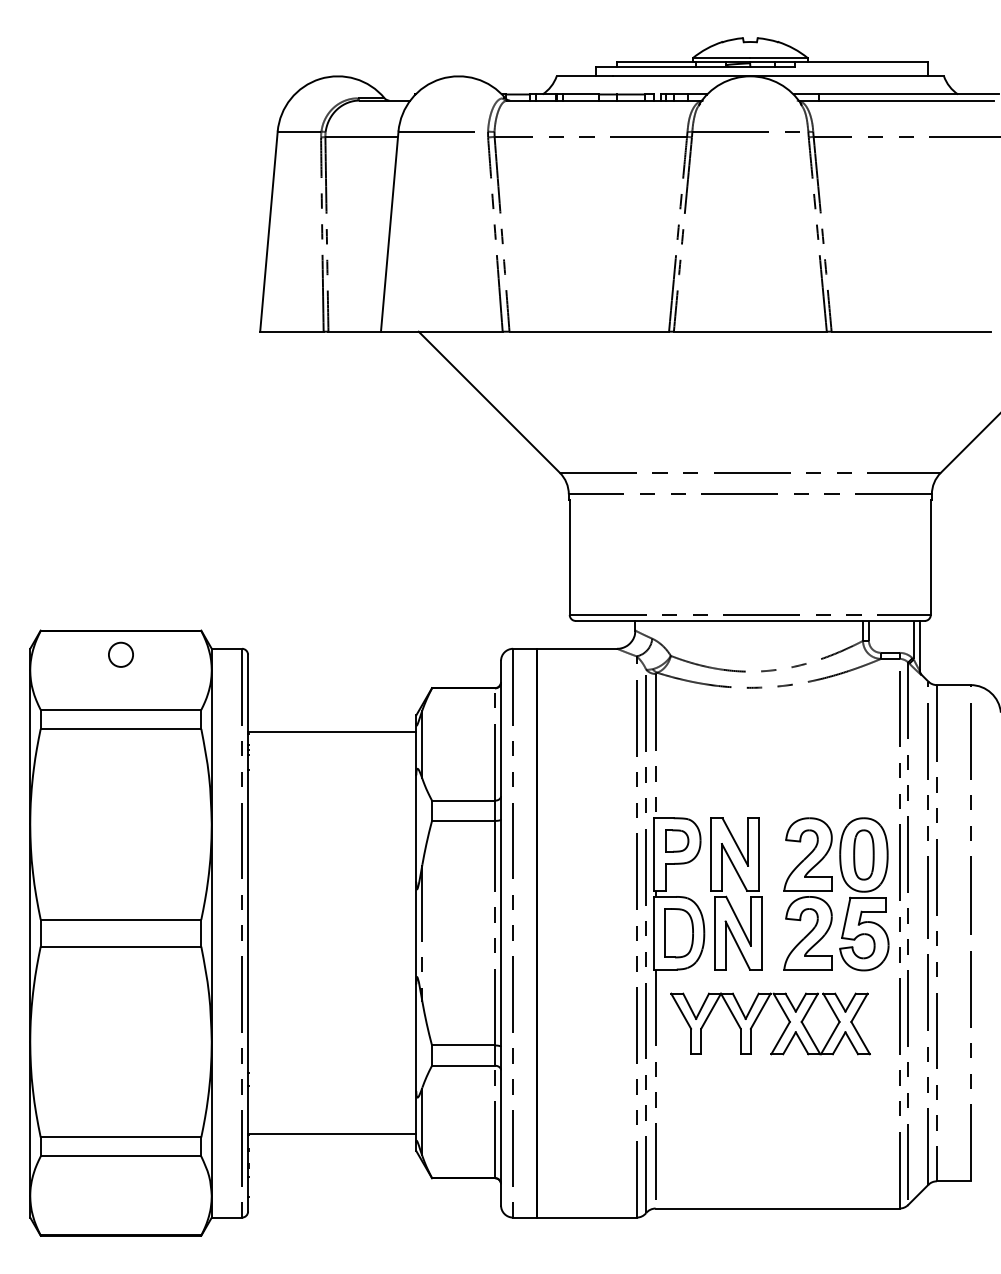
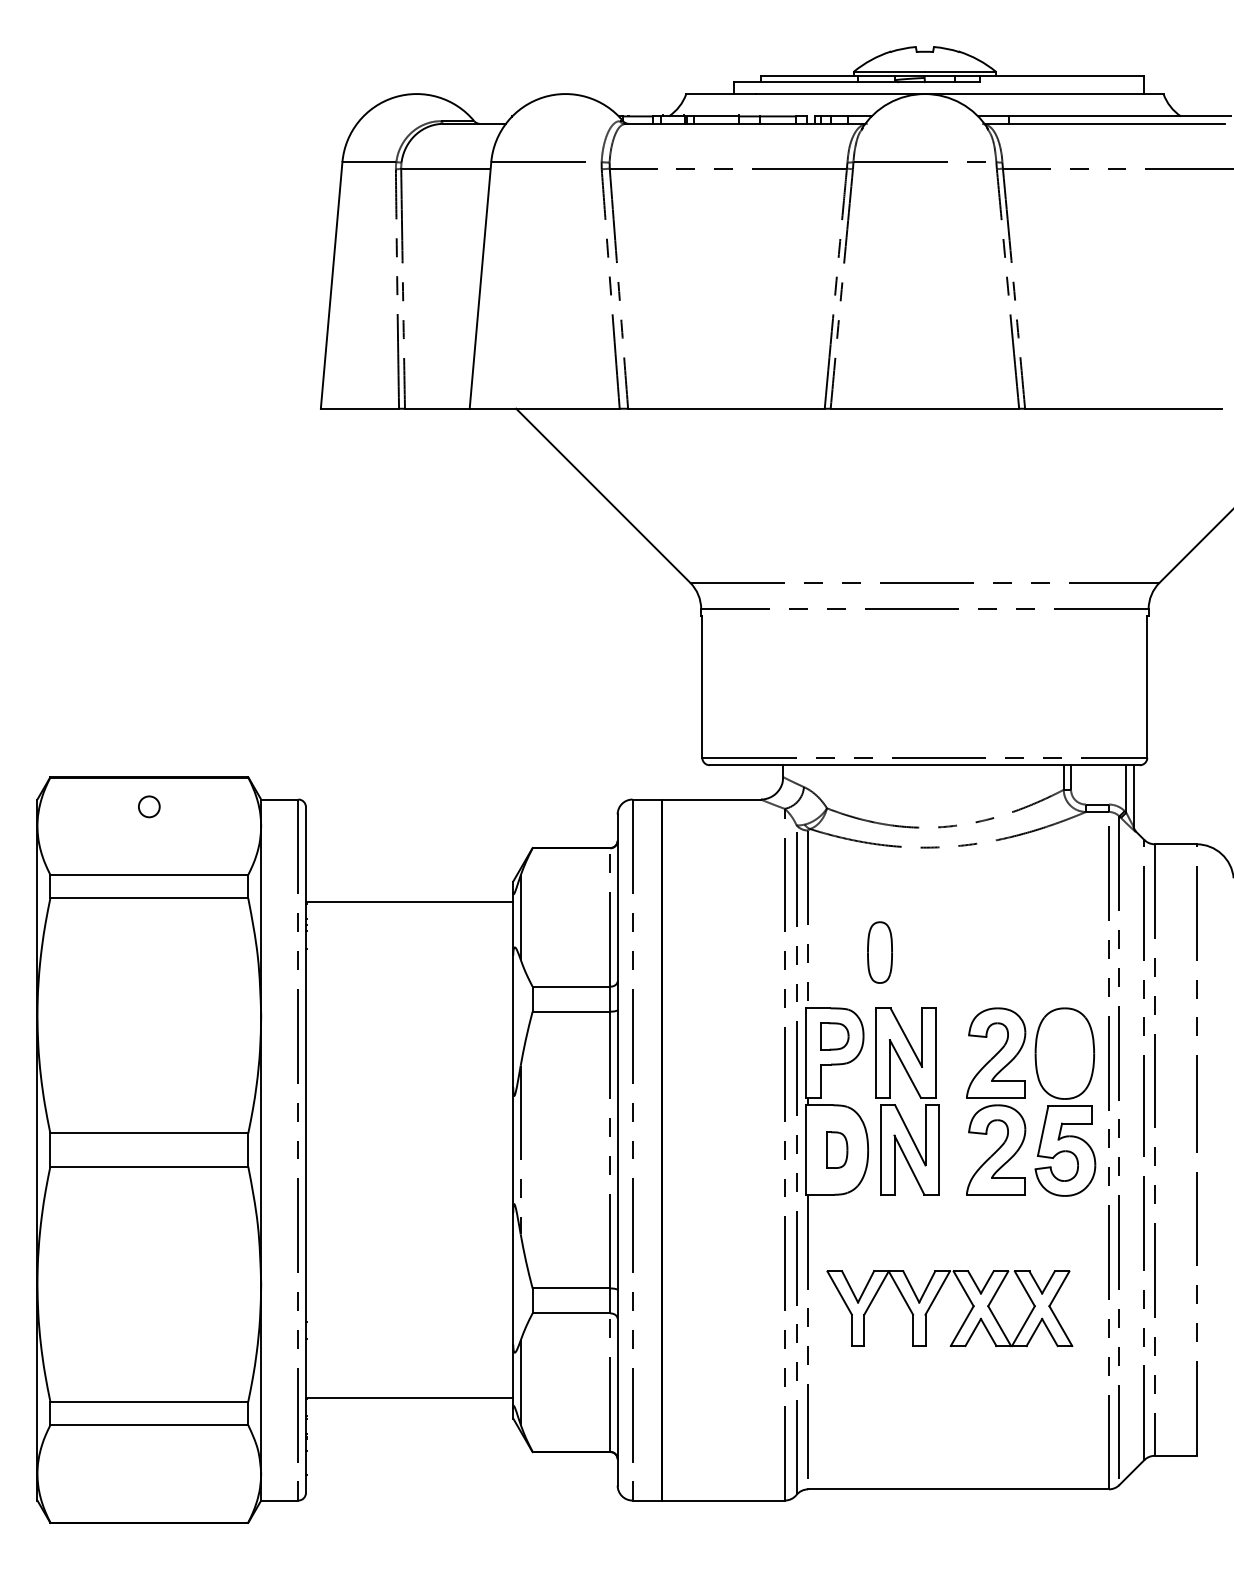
circle: (120, 654) -> (148, 806), size x0.7
part: (863, 854) -> (879, 951), moved
part: (678, 933) -> (836, 1150), size x0.6
part: (758, 1017) -> (934, 1300), moved

